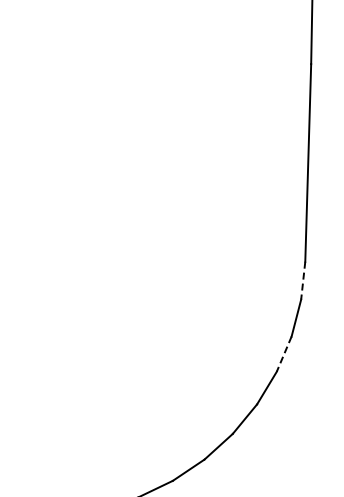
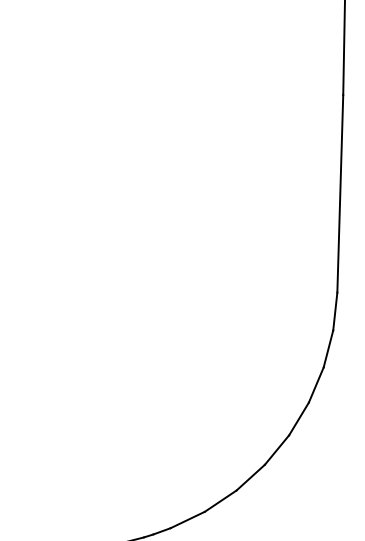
line: (303, 281) -> (335, 312), dashed -> solid
line: (284, 354) -> (316, 385), dashed -> solid

